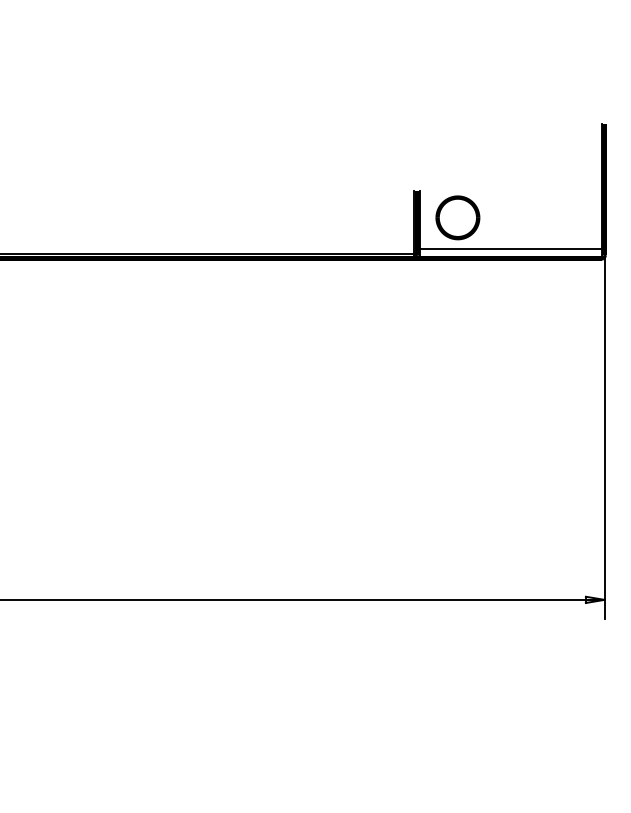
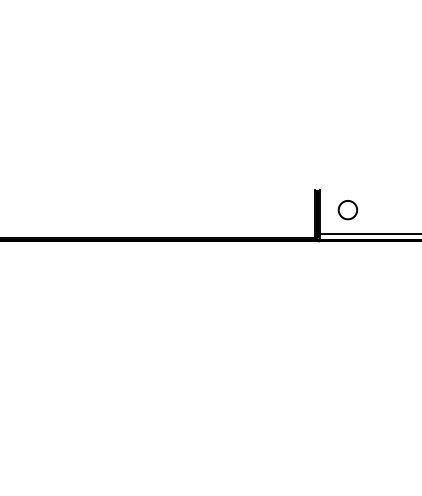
part: (457, 217) -> (347, 209), size x0.6

